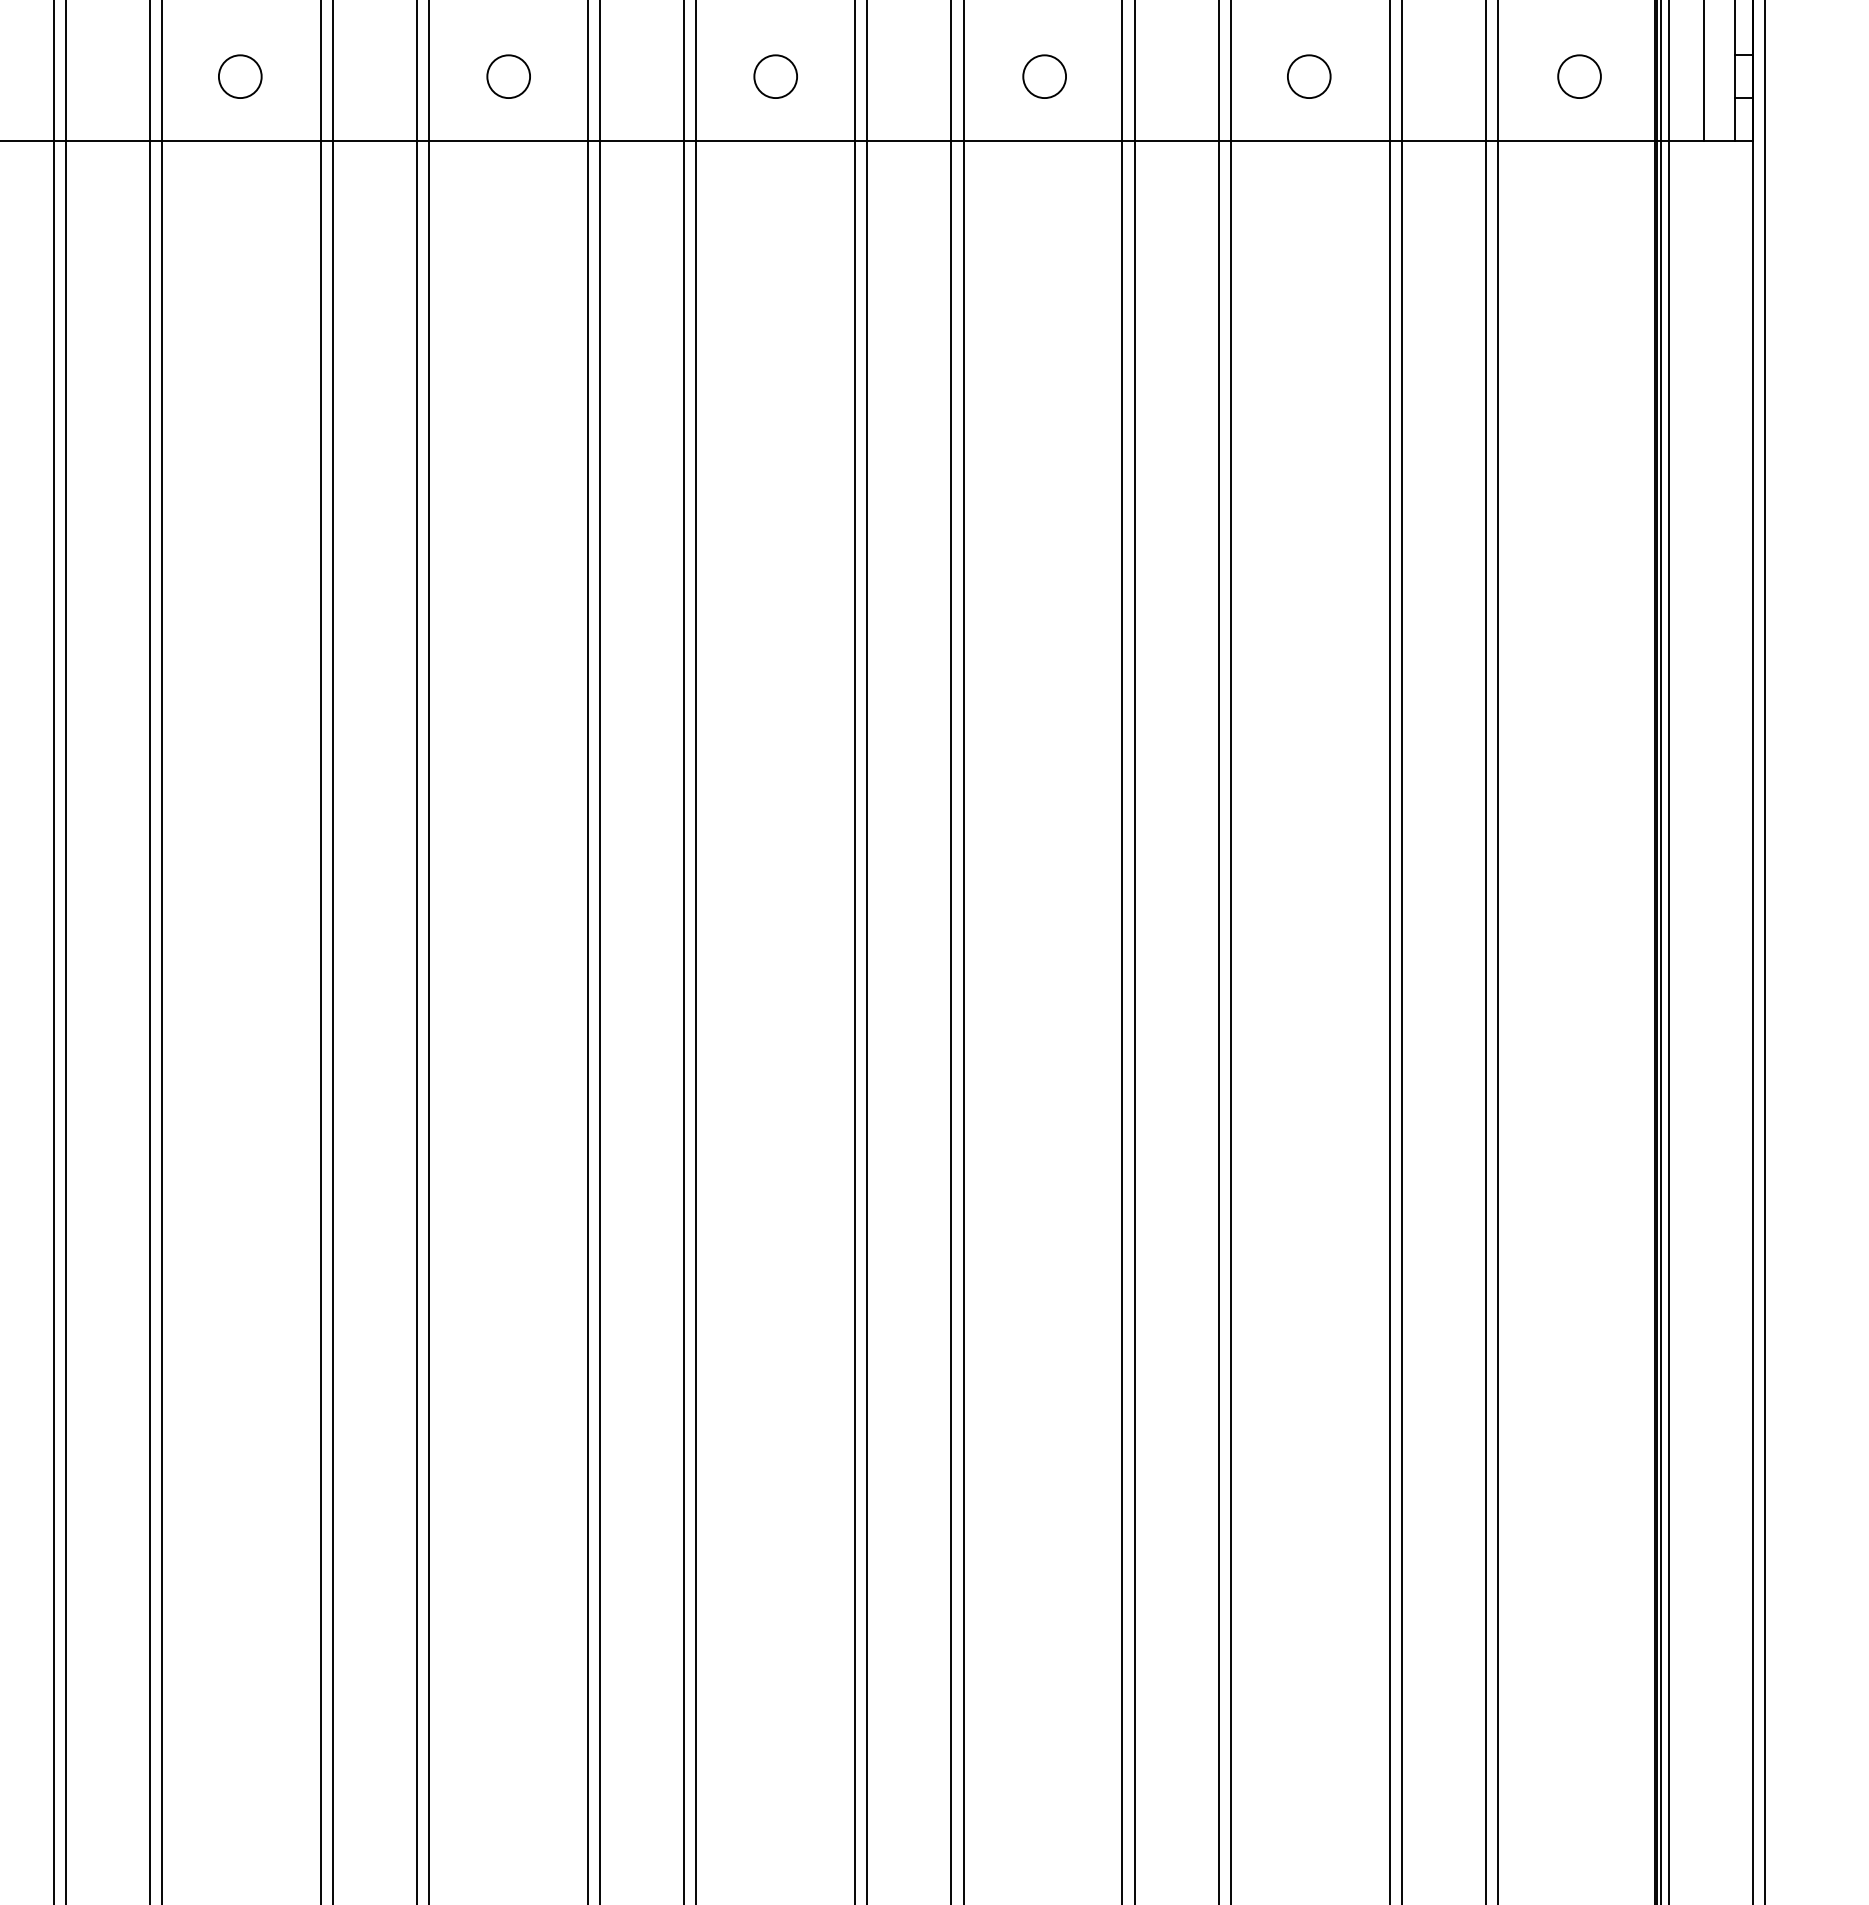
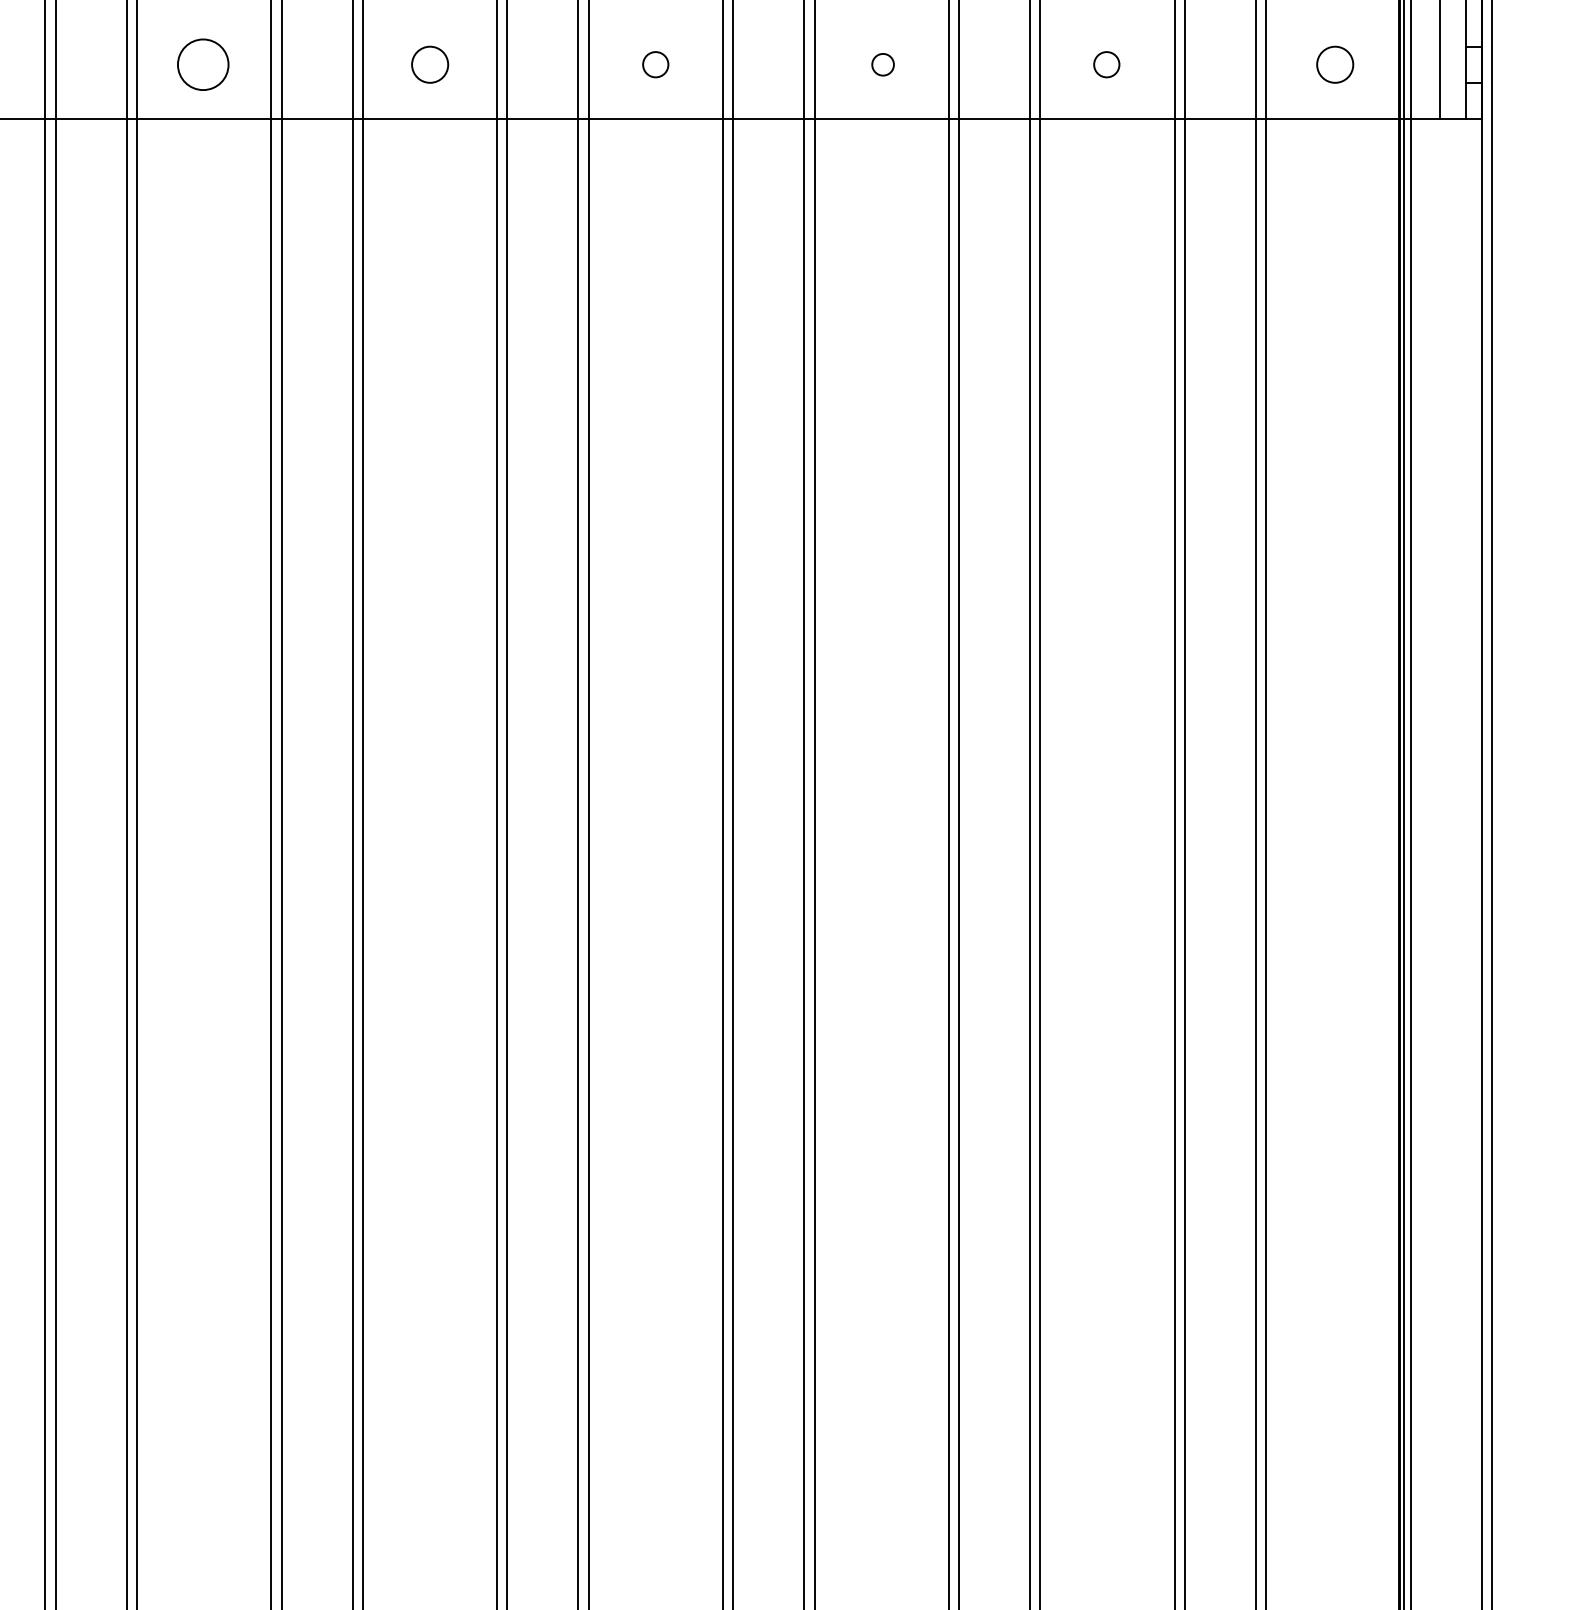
circle: (239, 76) -> (202, 64), size x1.4
circle: (775, 76) -> (655, 64), size x0.7
circle: (1044, 76) -> (882, 64), size x0.6
circle: (1309, 76) -> (1106, 64), size x0.7

